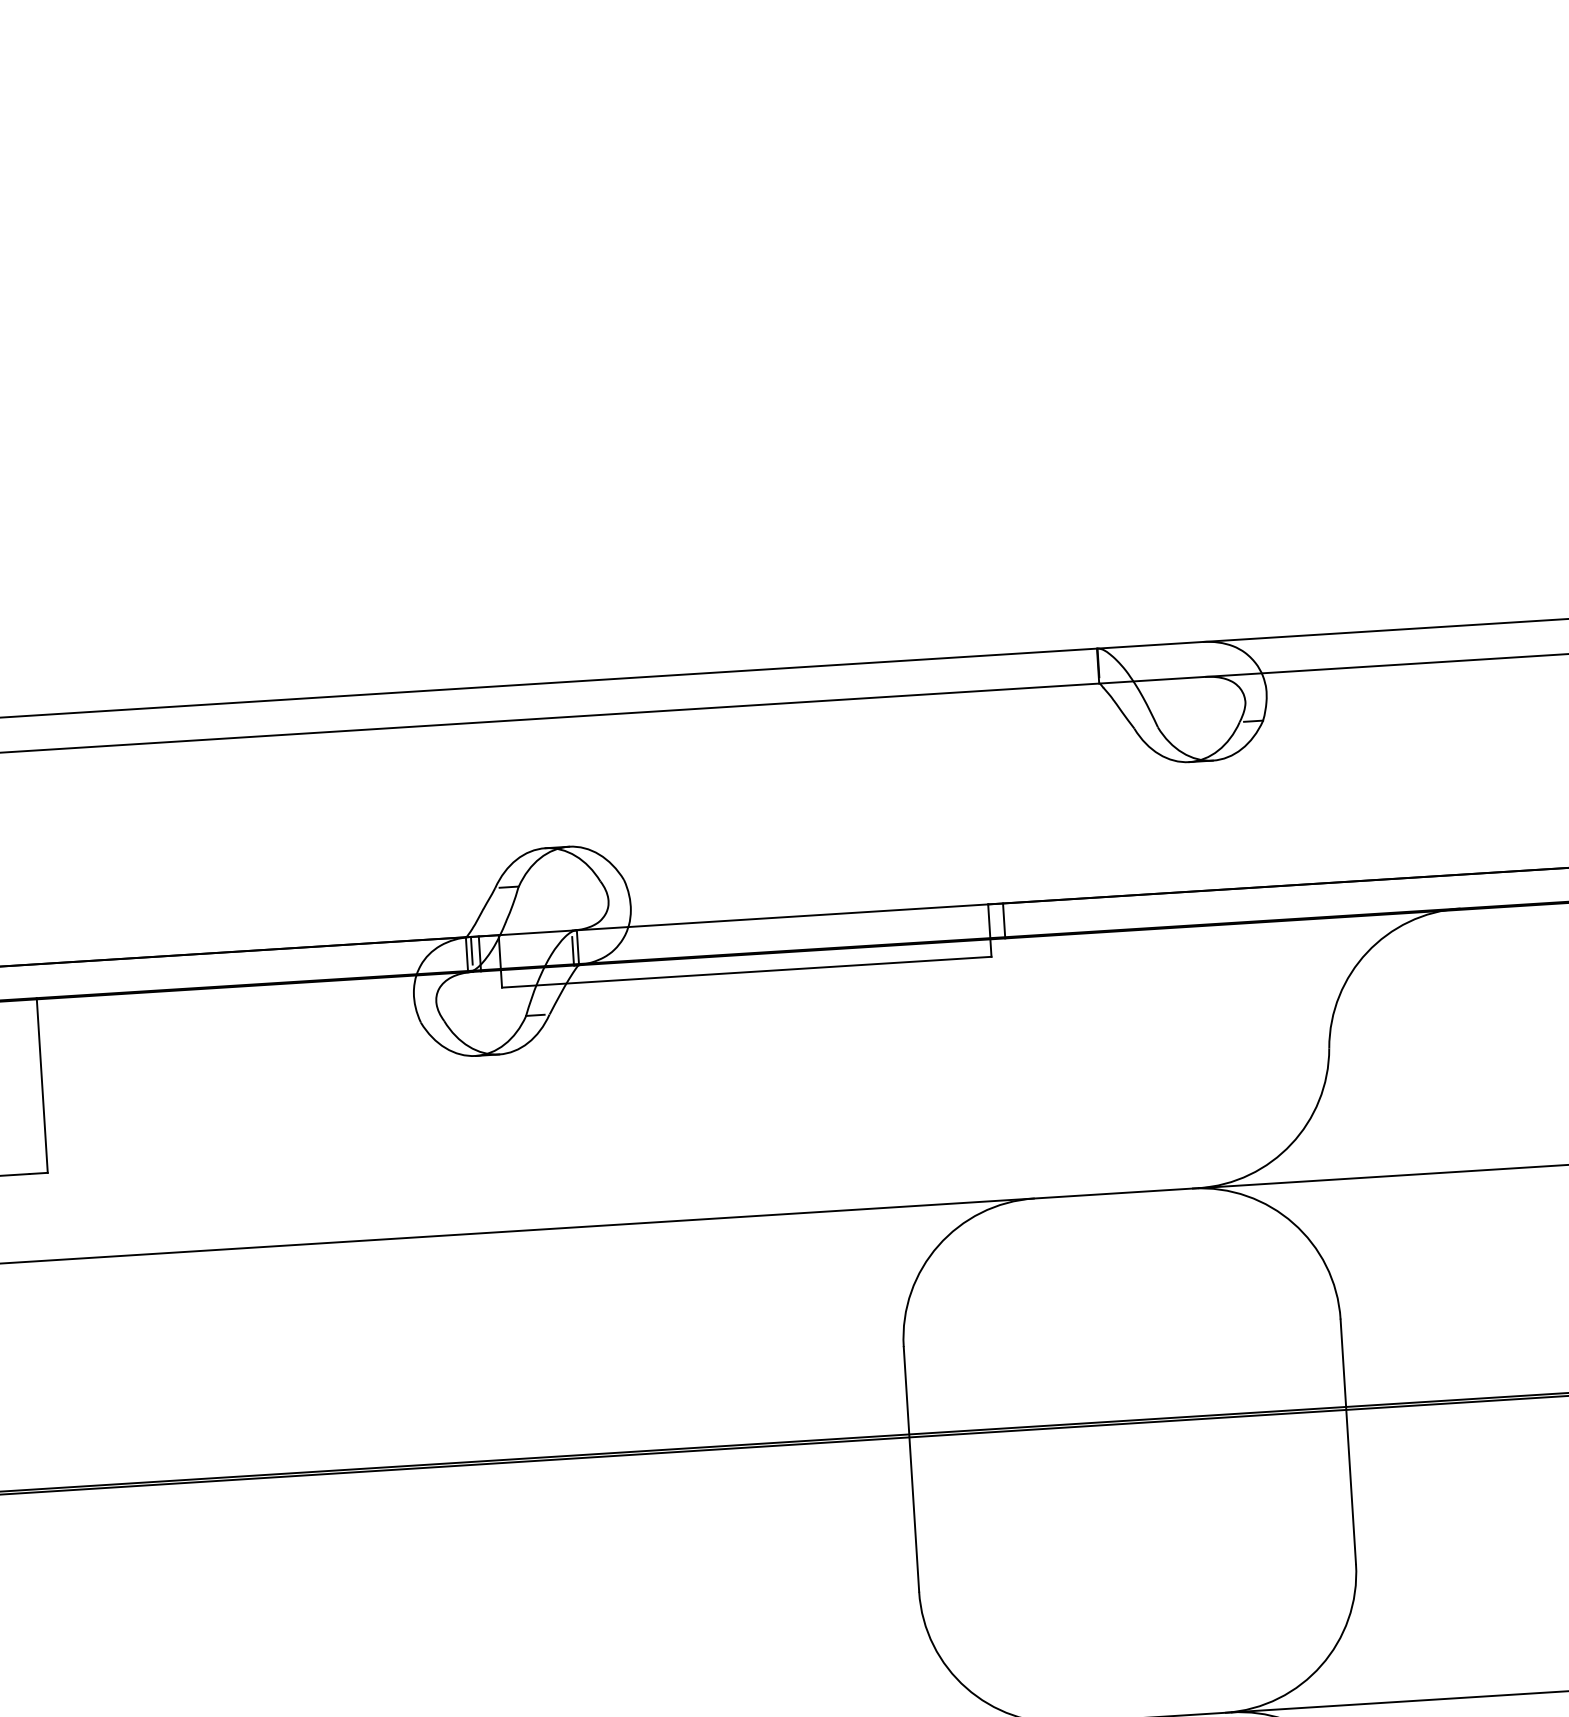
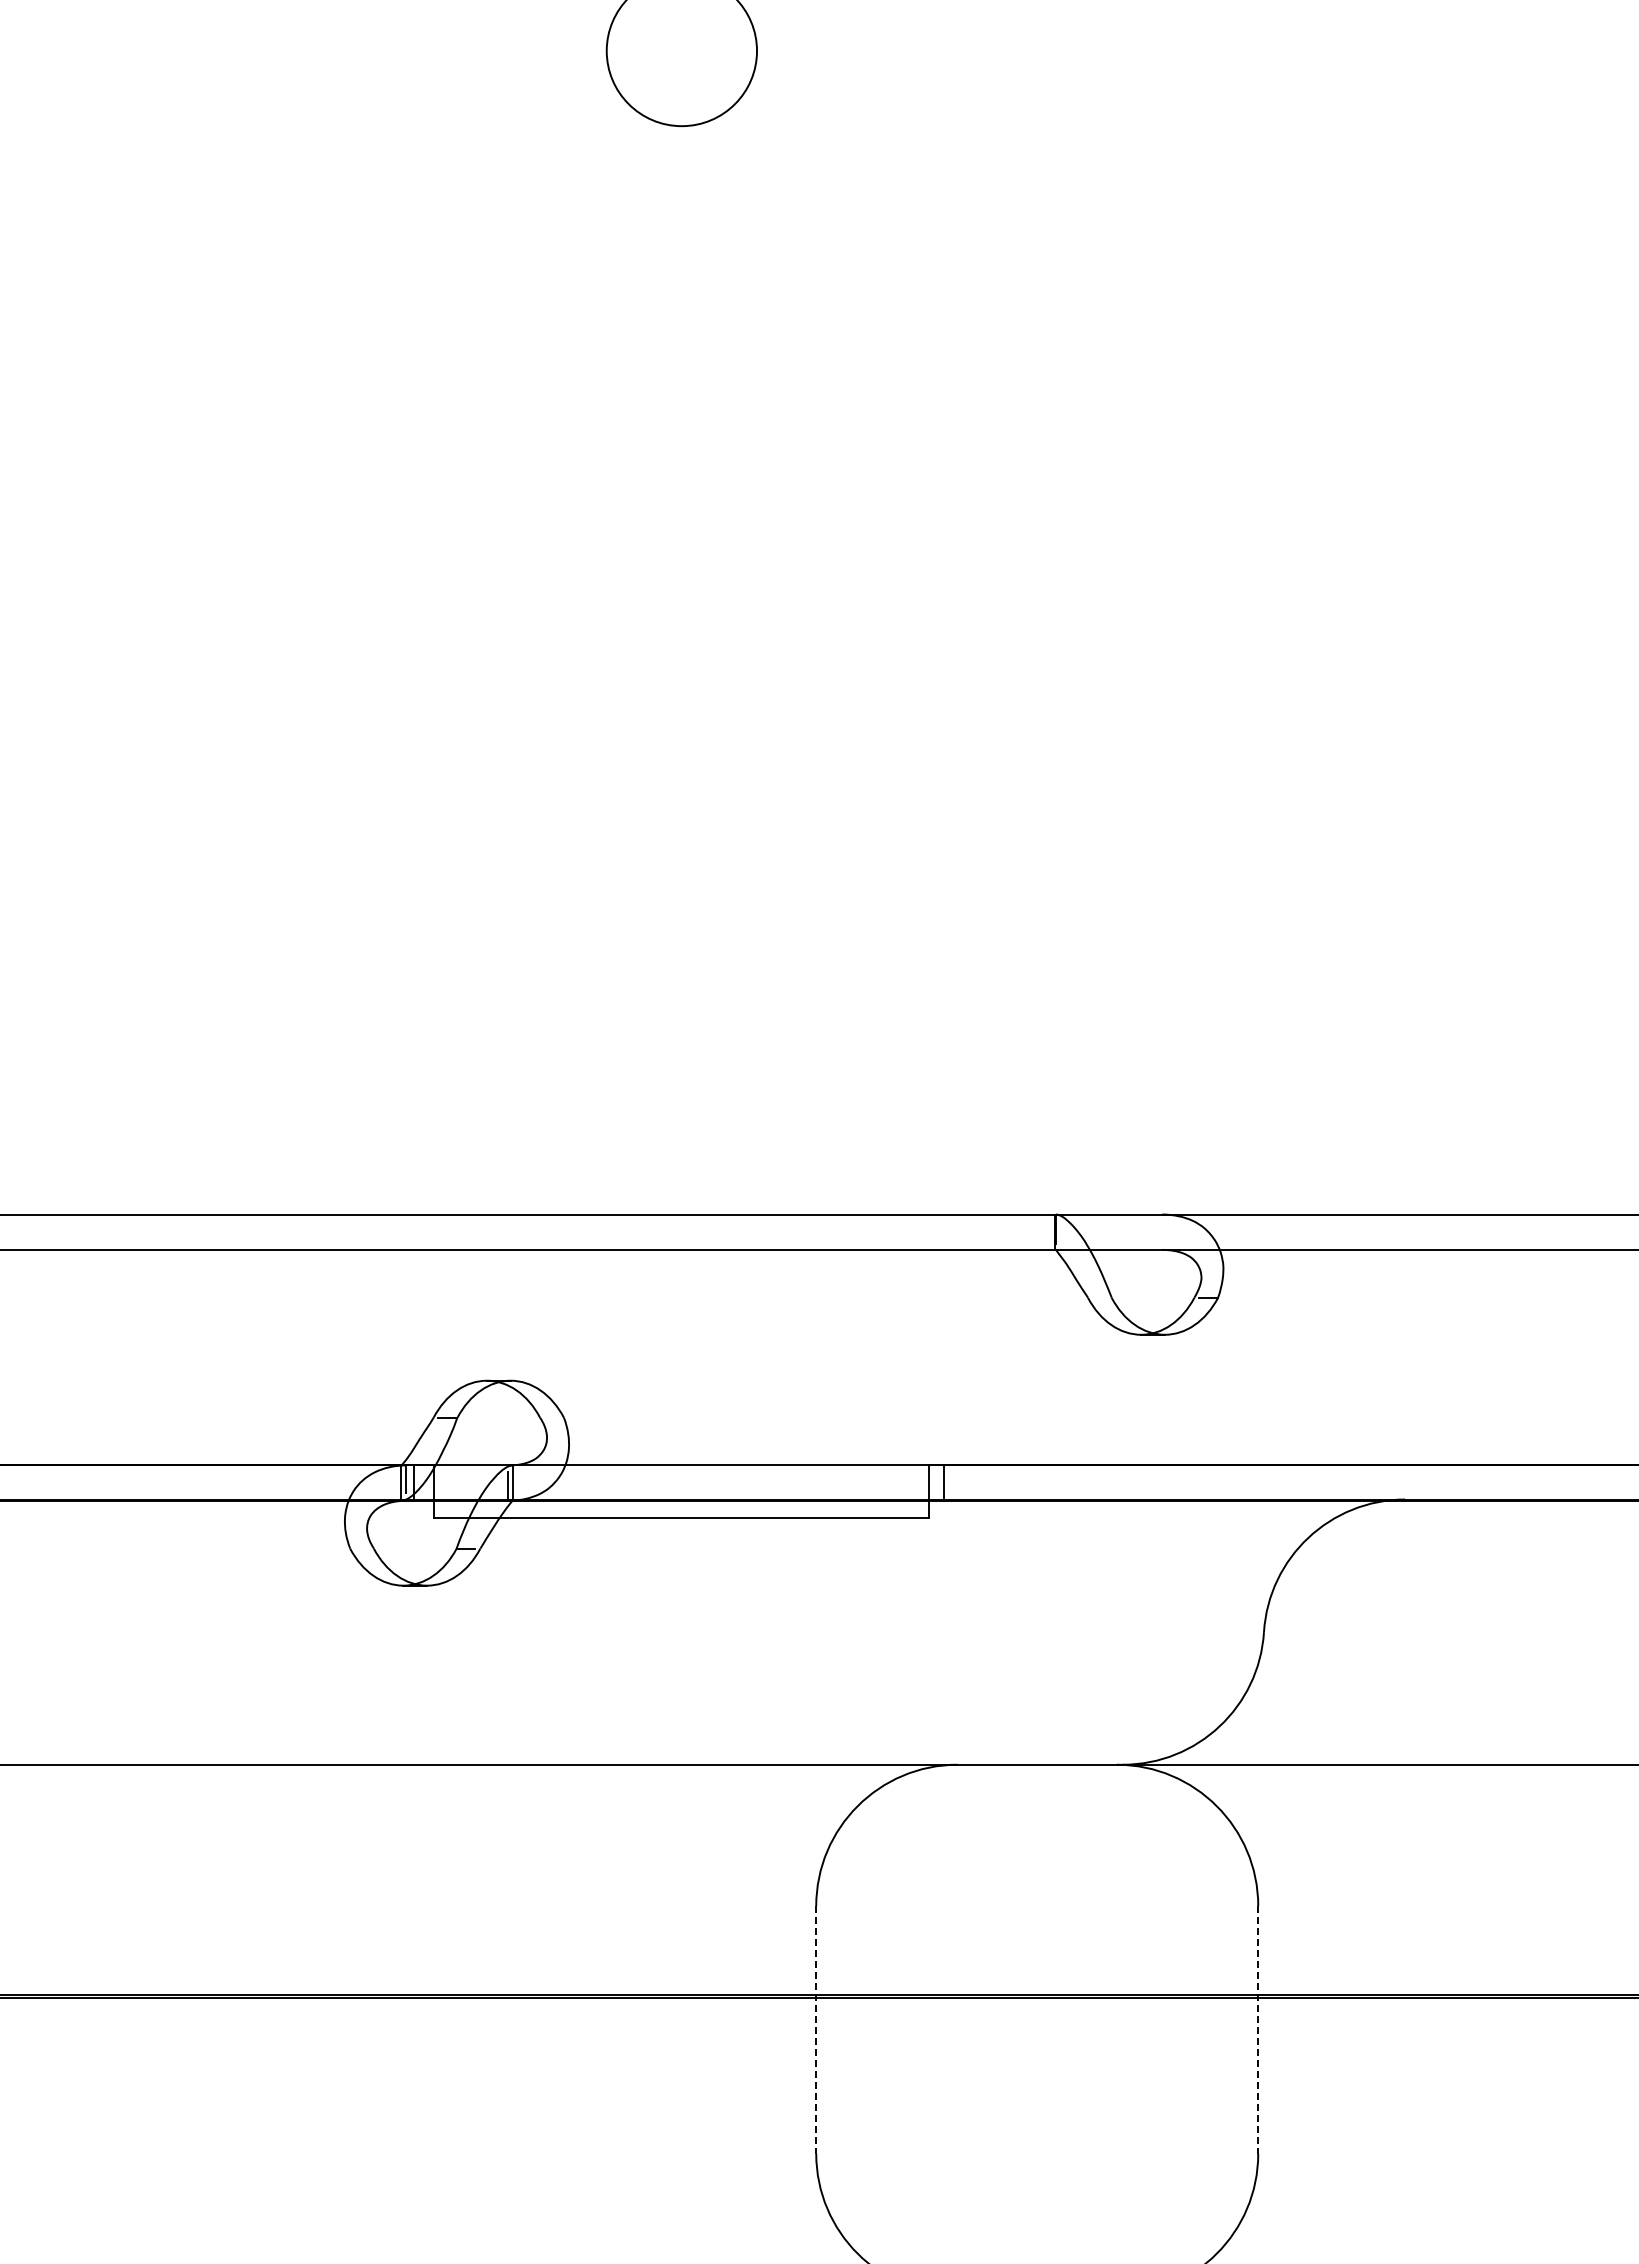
line: (1348, 1441) -> (1258, 2029), solid -> dashed
line: (911, 1468) -> (816, 2029), solid -> dashed

